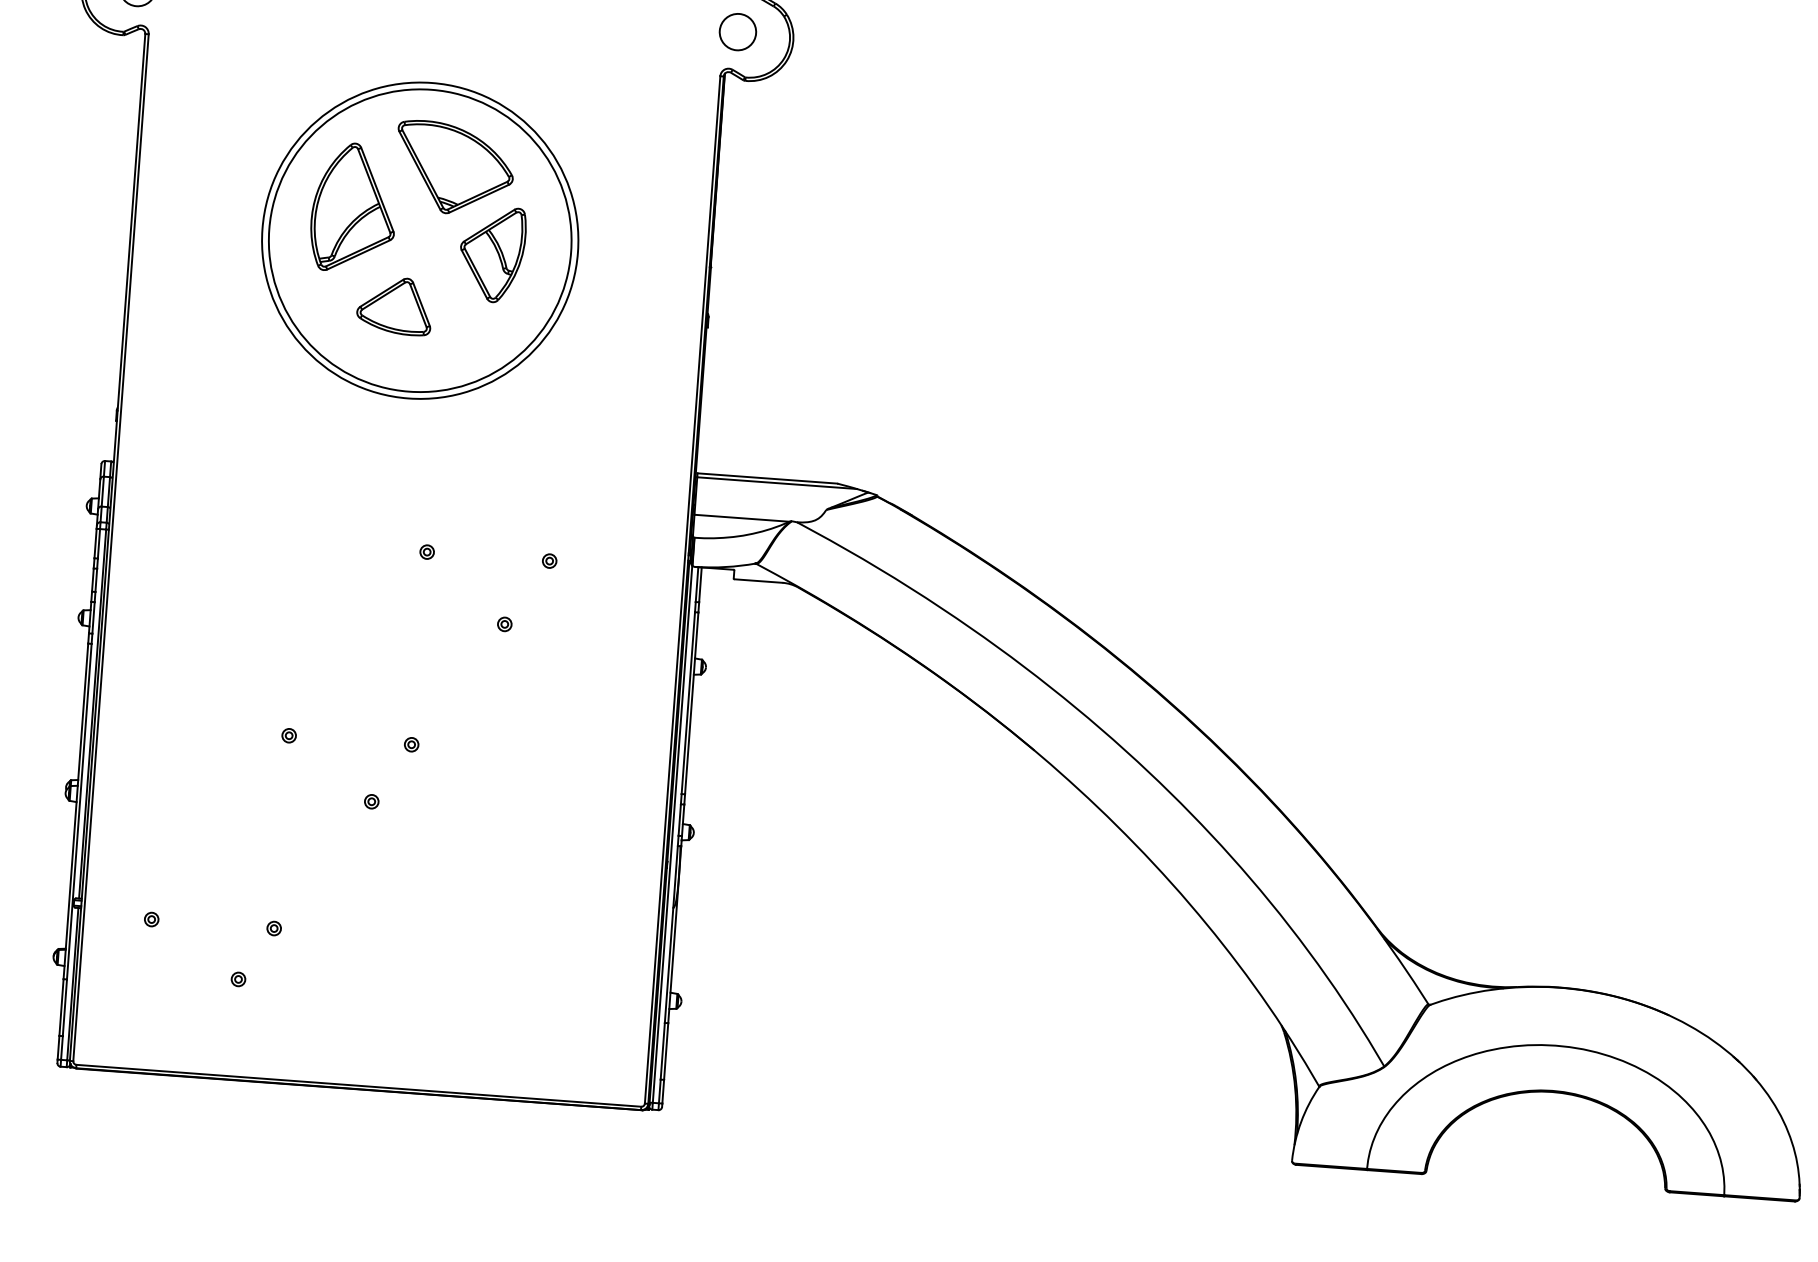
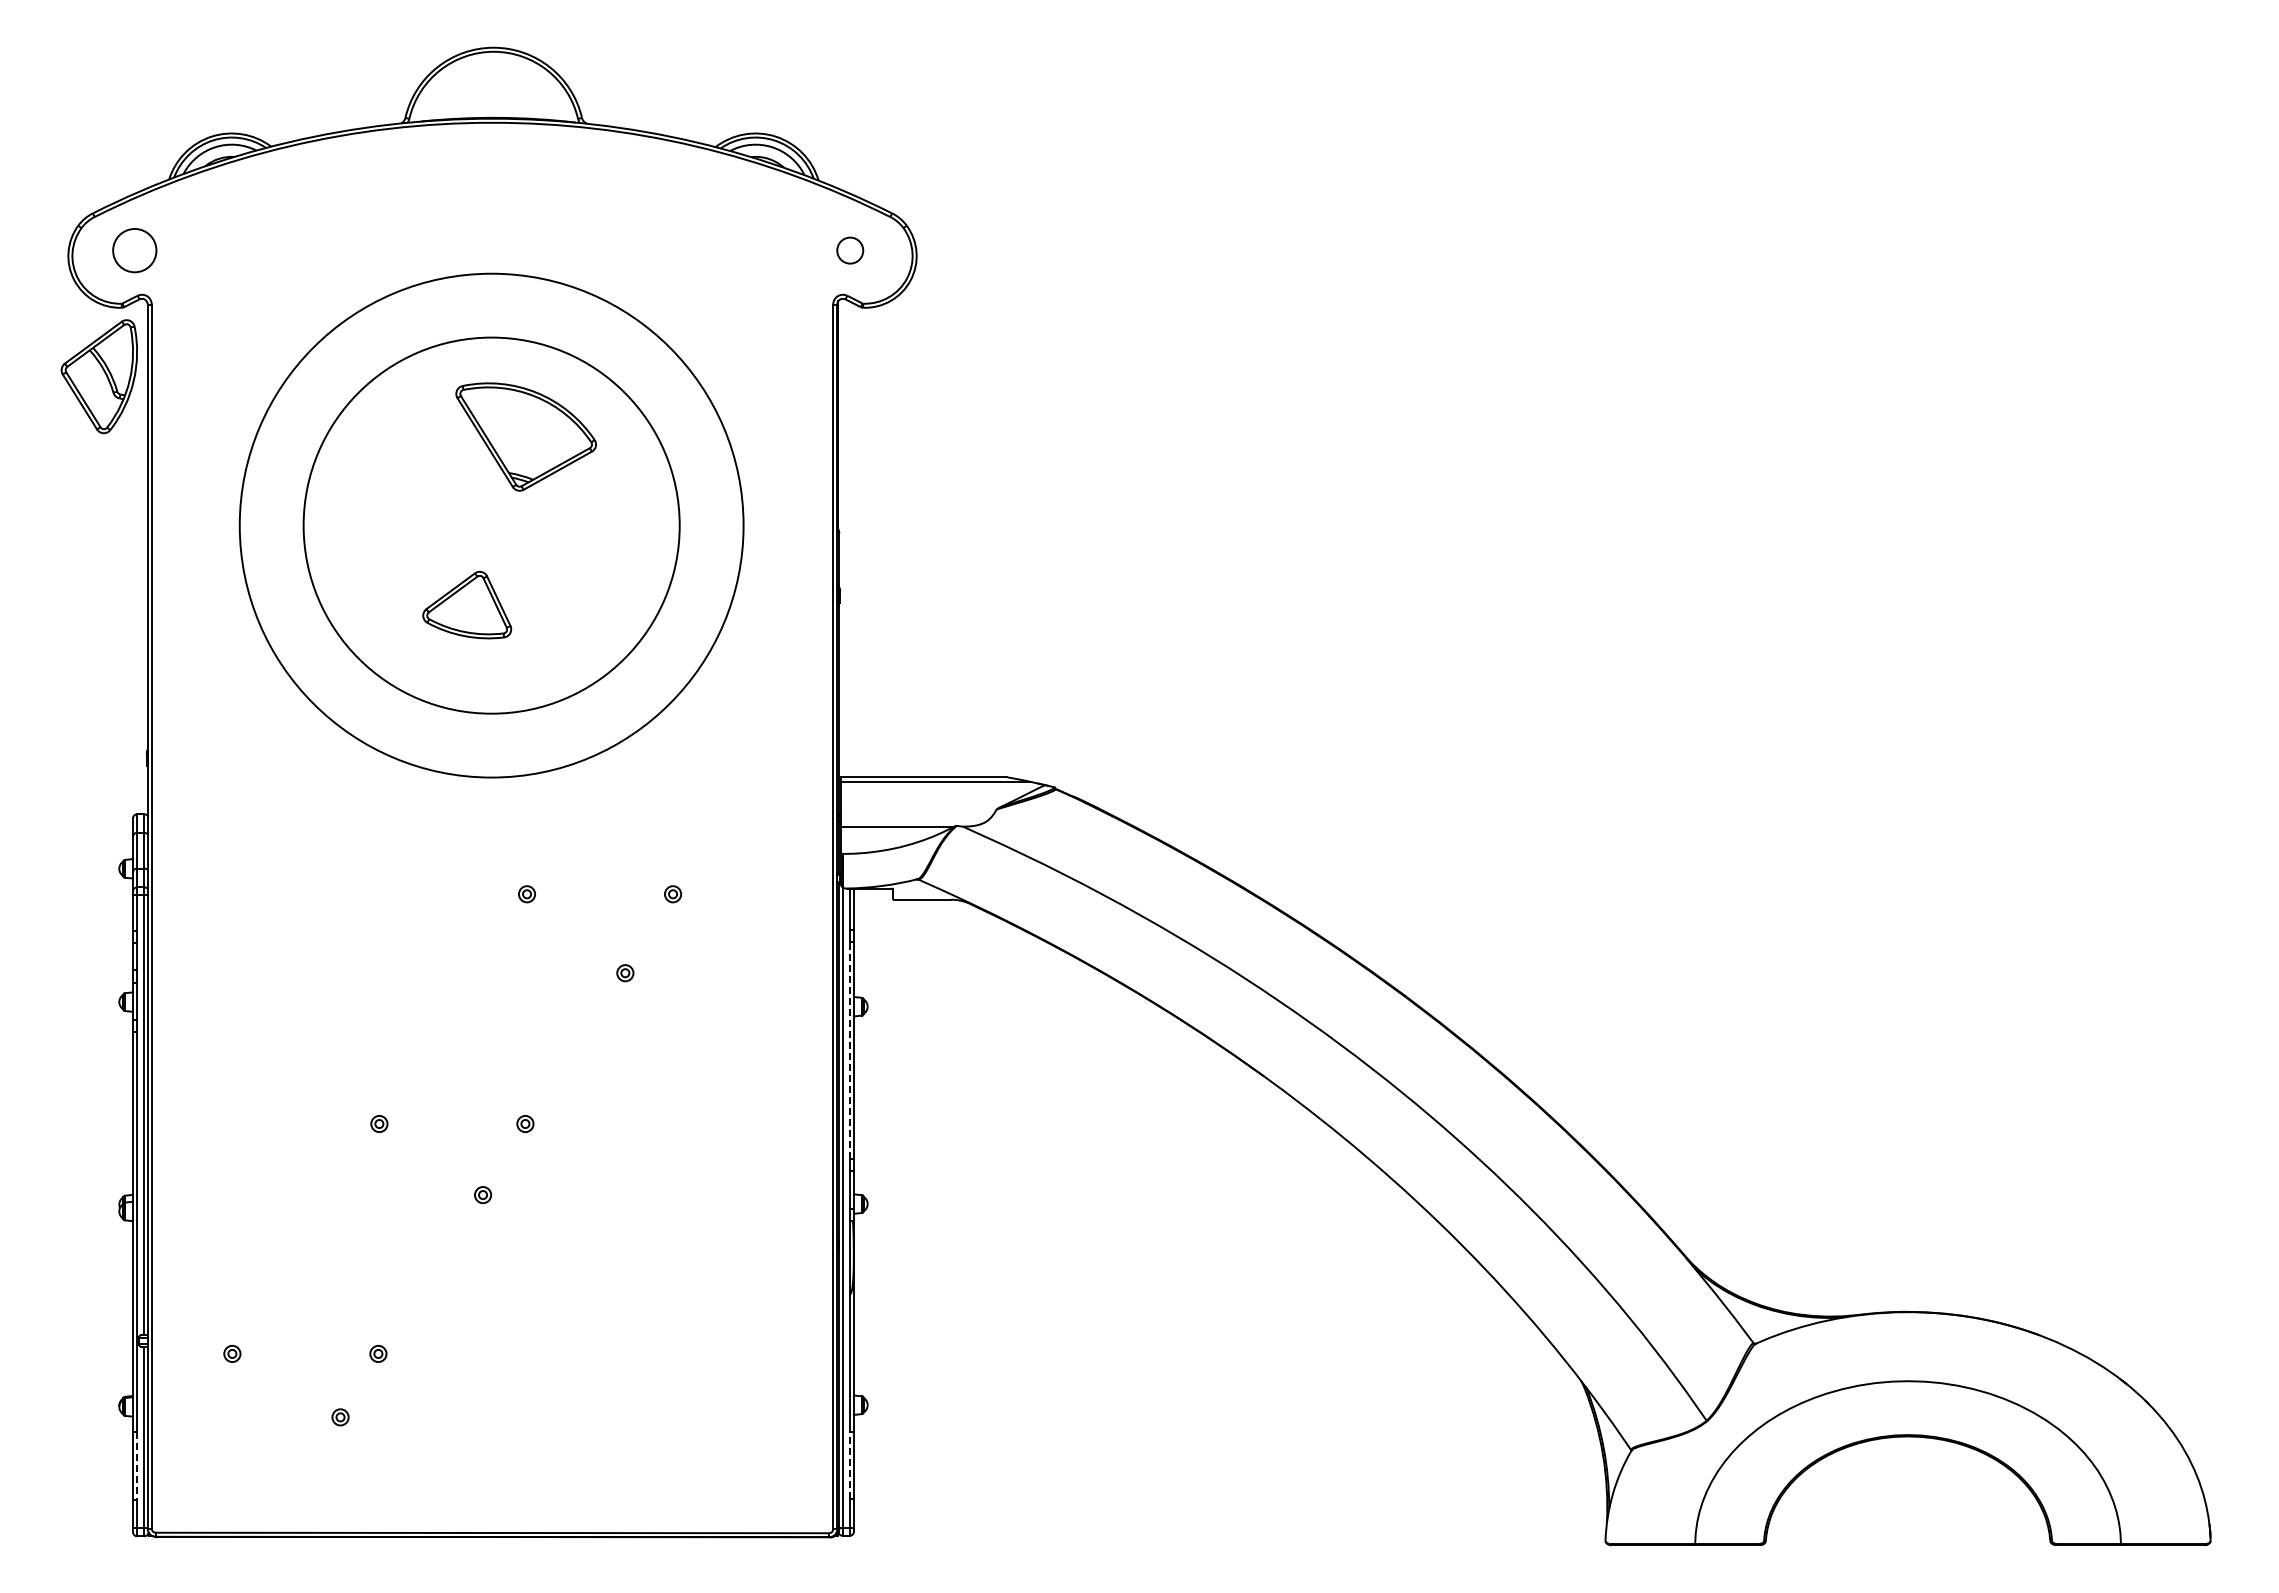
circle: (737, 31) -> (849, 250), size x0.6
part: (354, 207) -> (410, 492), removed
circle: (420, 240) -> (491, 525), size x1.4
part: (491, 254) -> (98, 376), moved
line: (688, 703) -> (849, 1050), solid -> dashed
line: (65, 1008) -> (137, 1466), solid -> dashed
line: (662, 1051) -> (849, 1465), solid -> dashed

